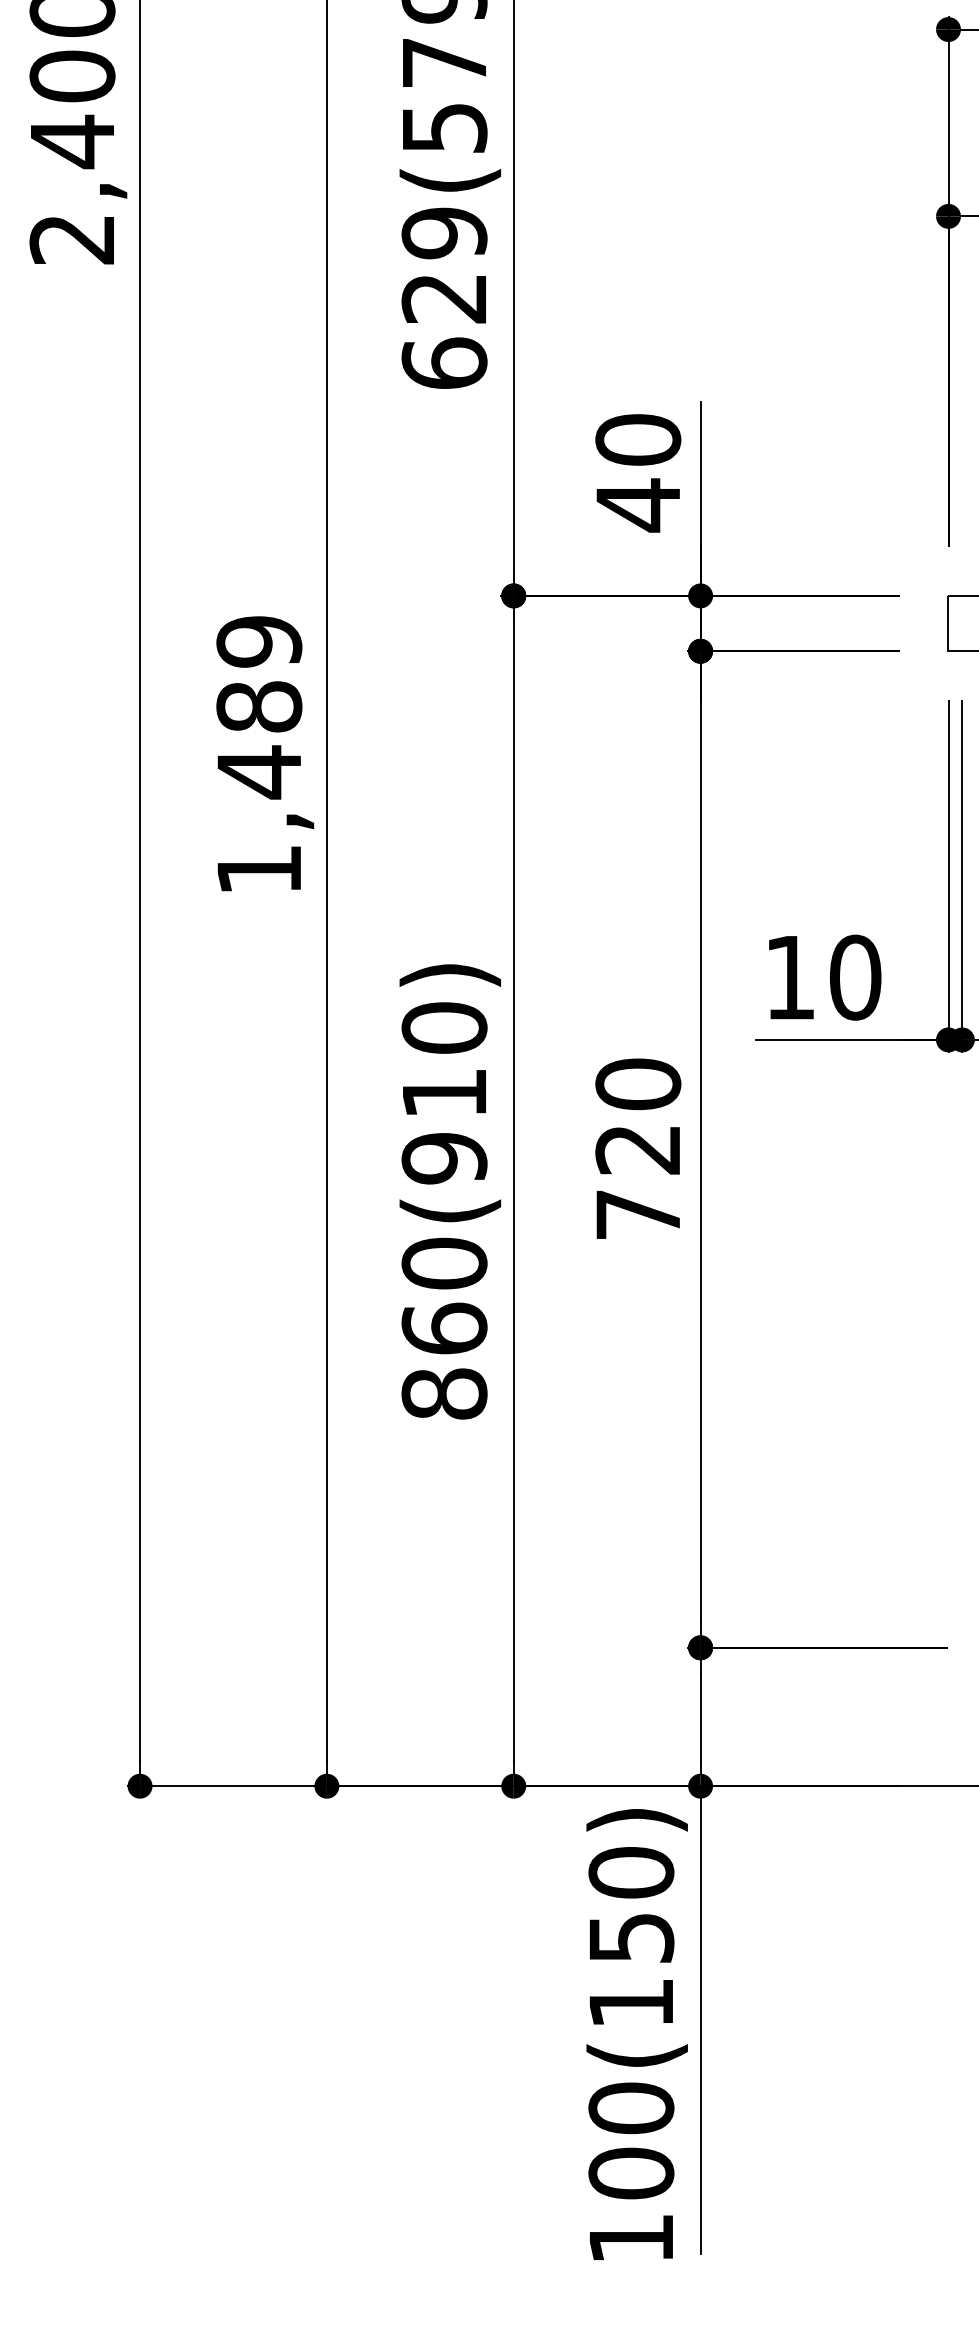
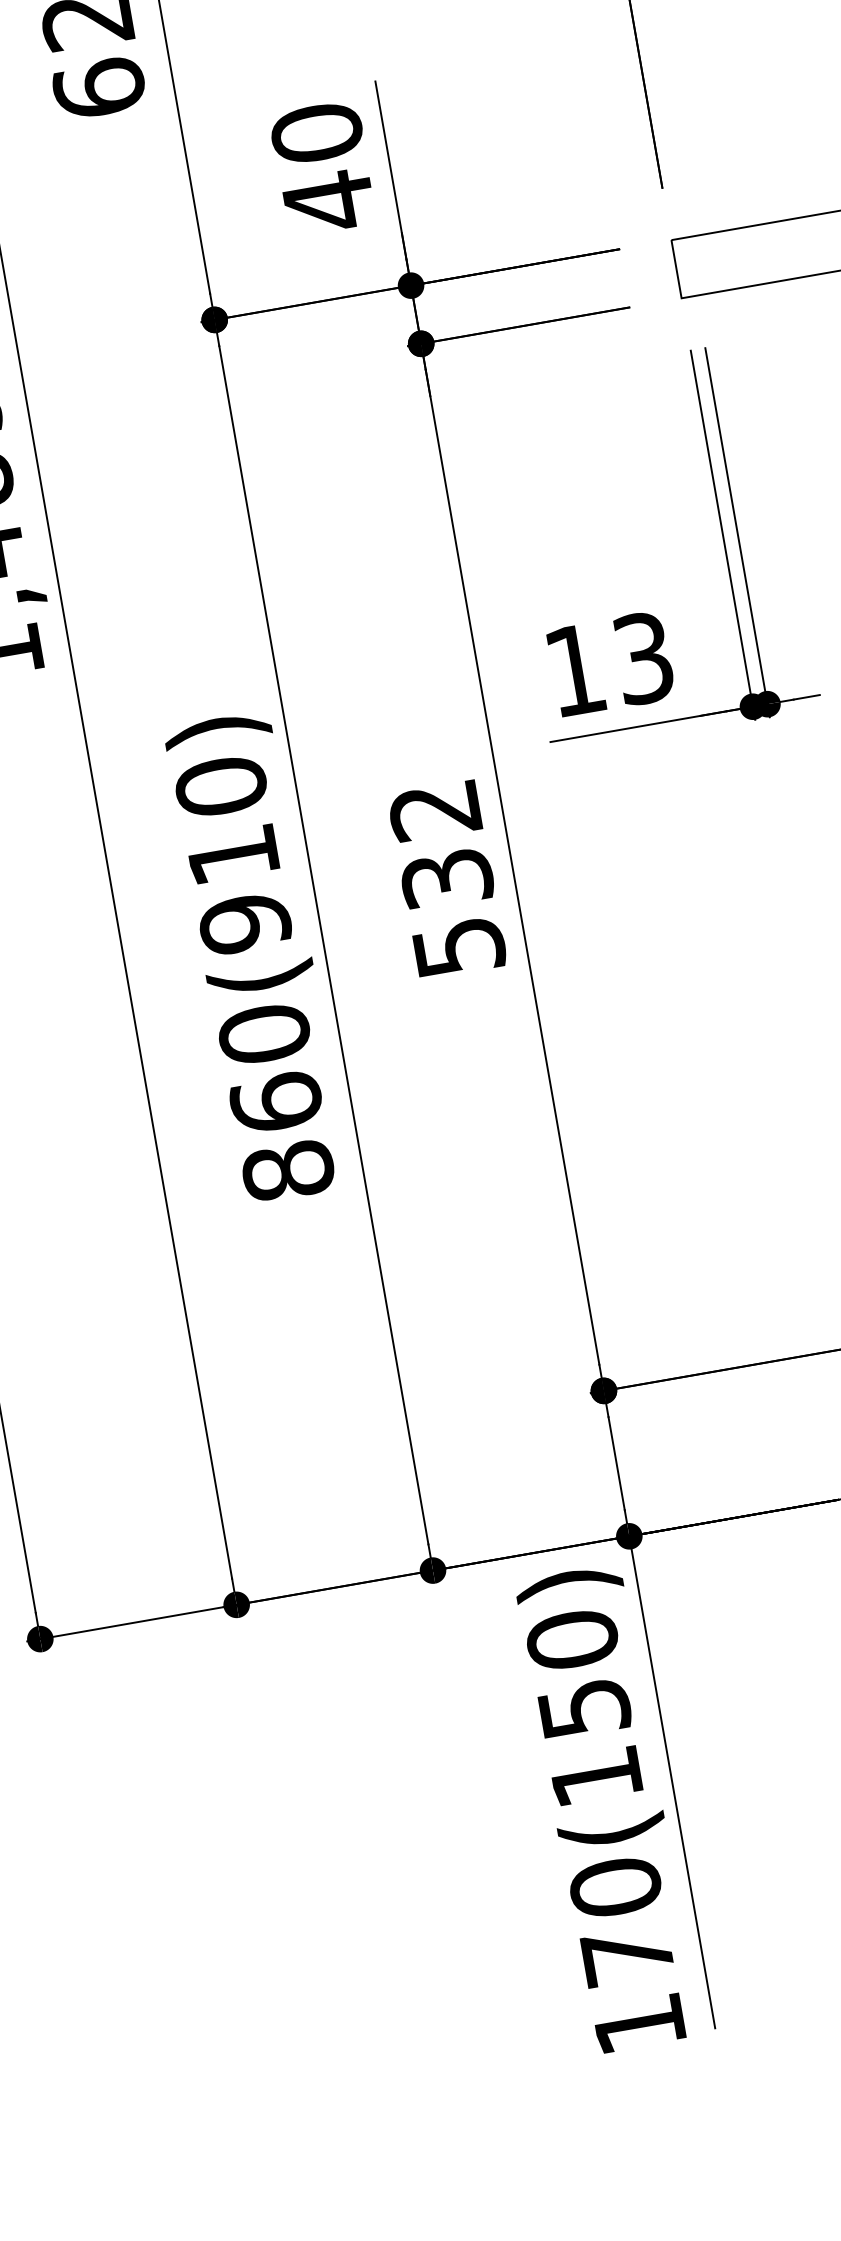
text: (855, 977) -> (643, 658), 10 -> 13
text: (638, 1148) -> (447, 877), 720 -> 532
text: (631, 2173) -> (627, 1955), 100(150) -> 170(150)

